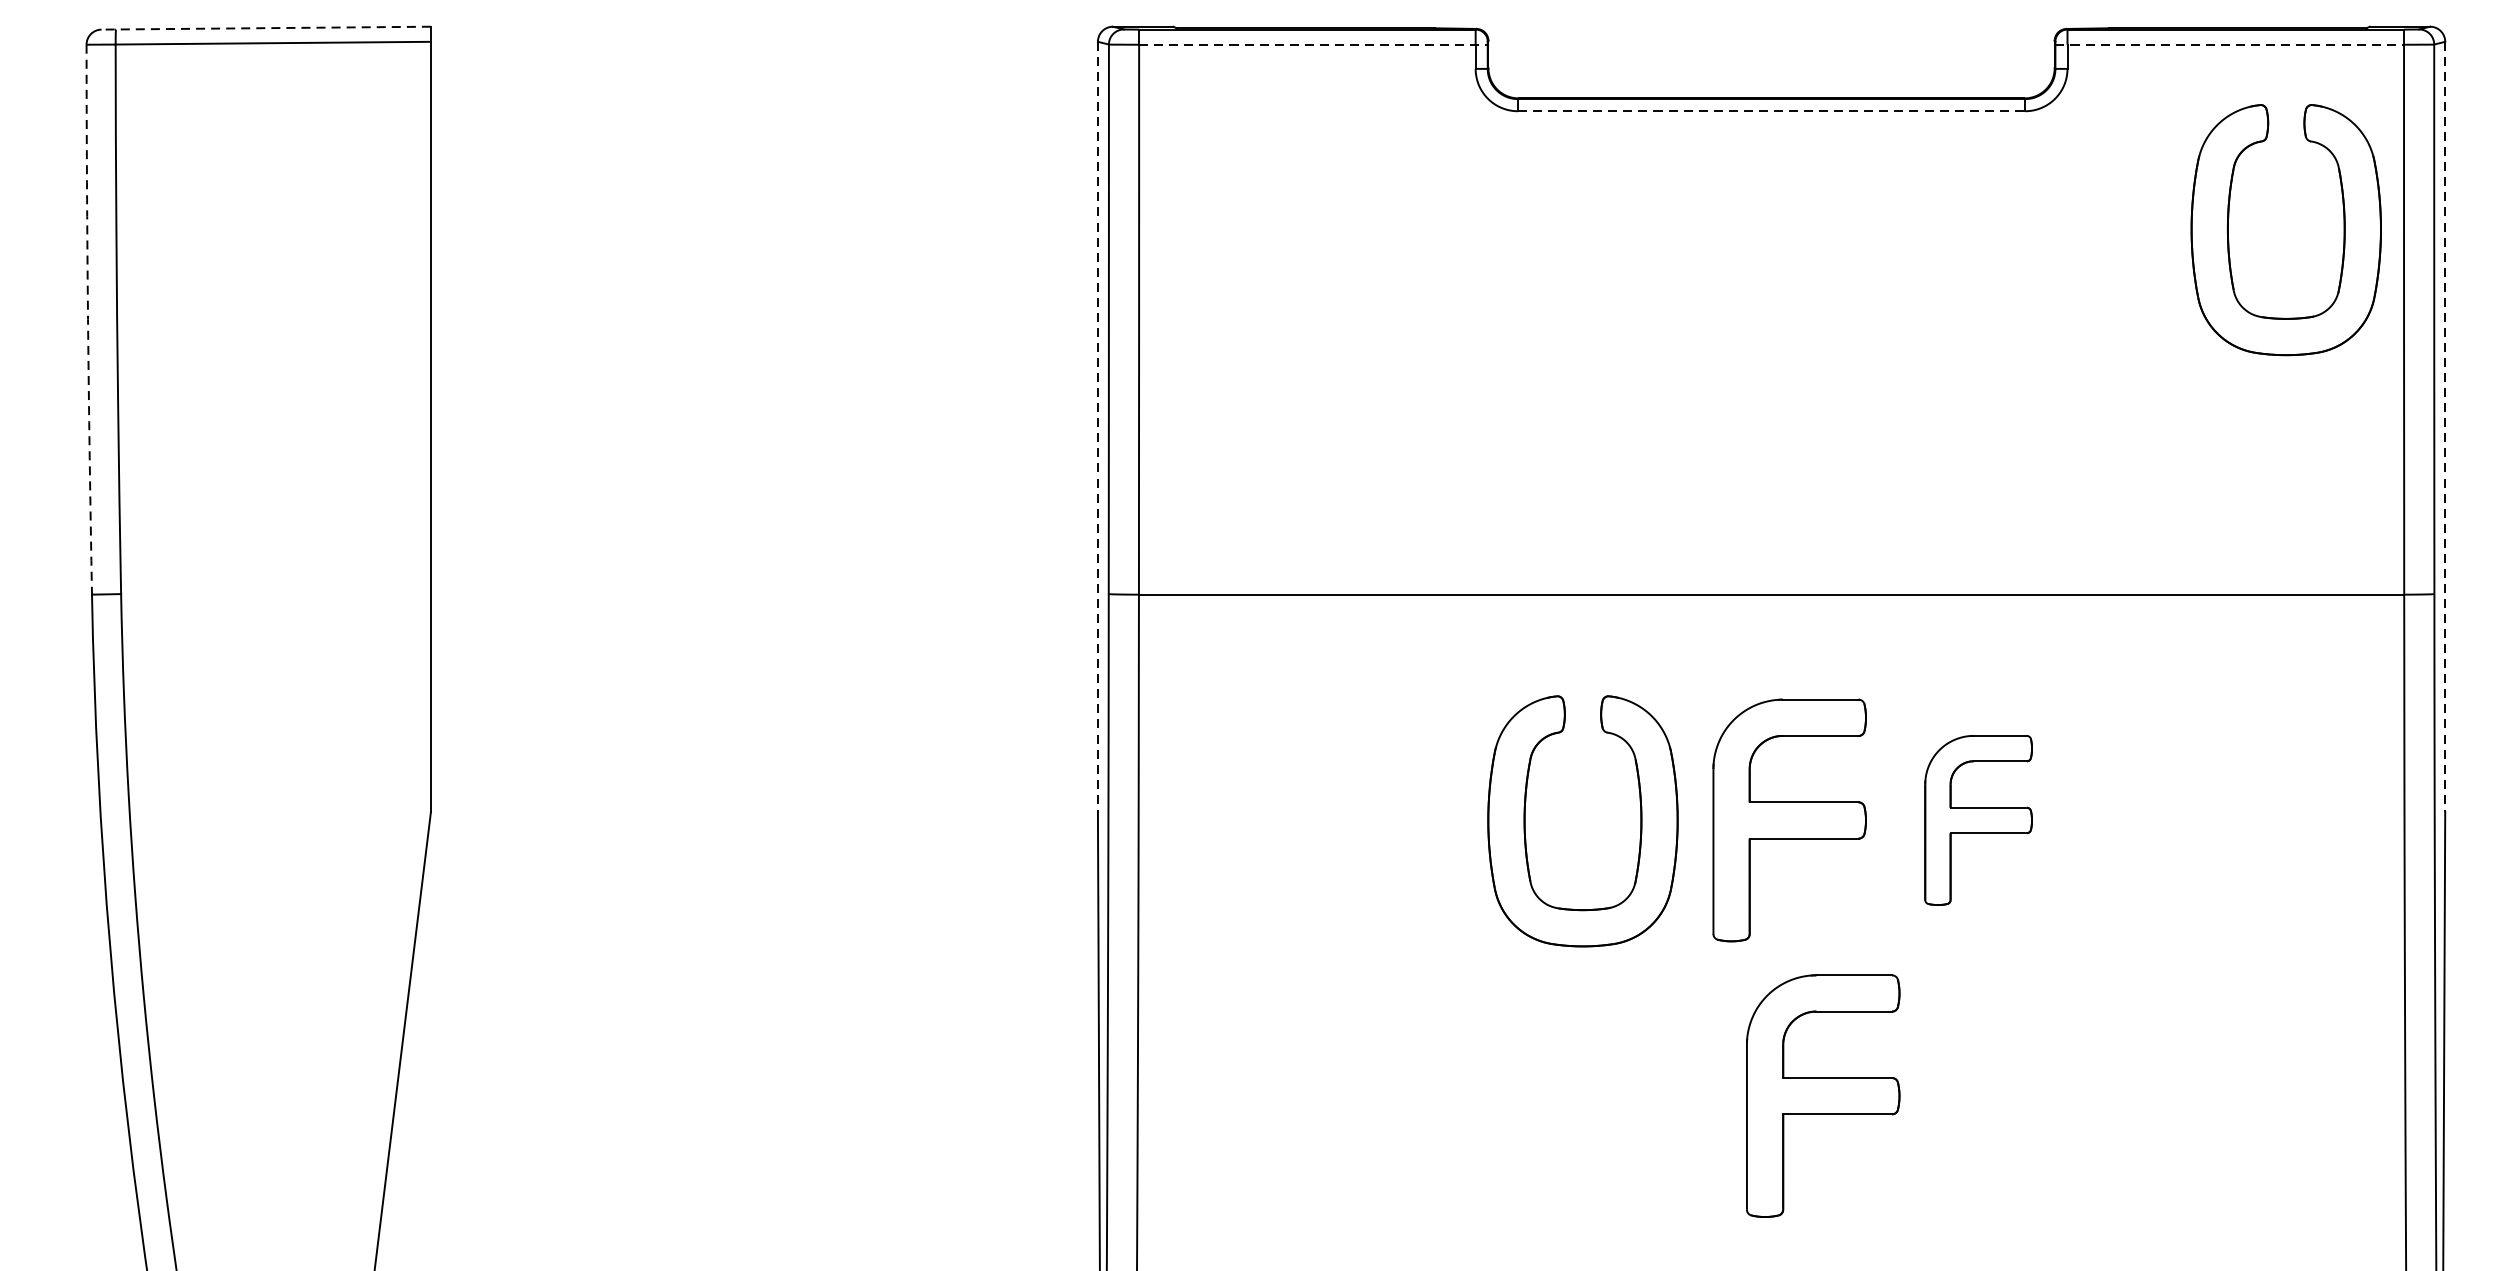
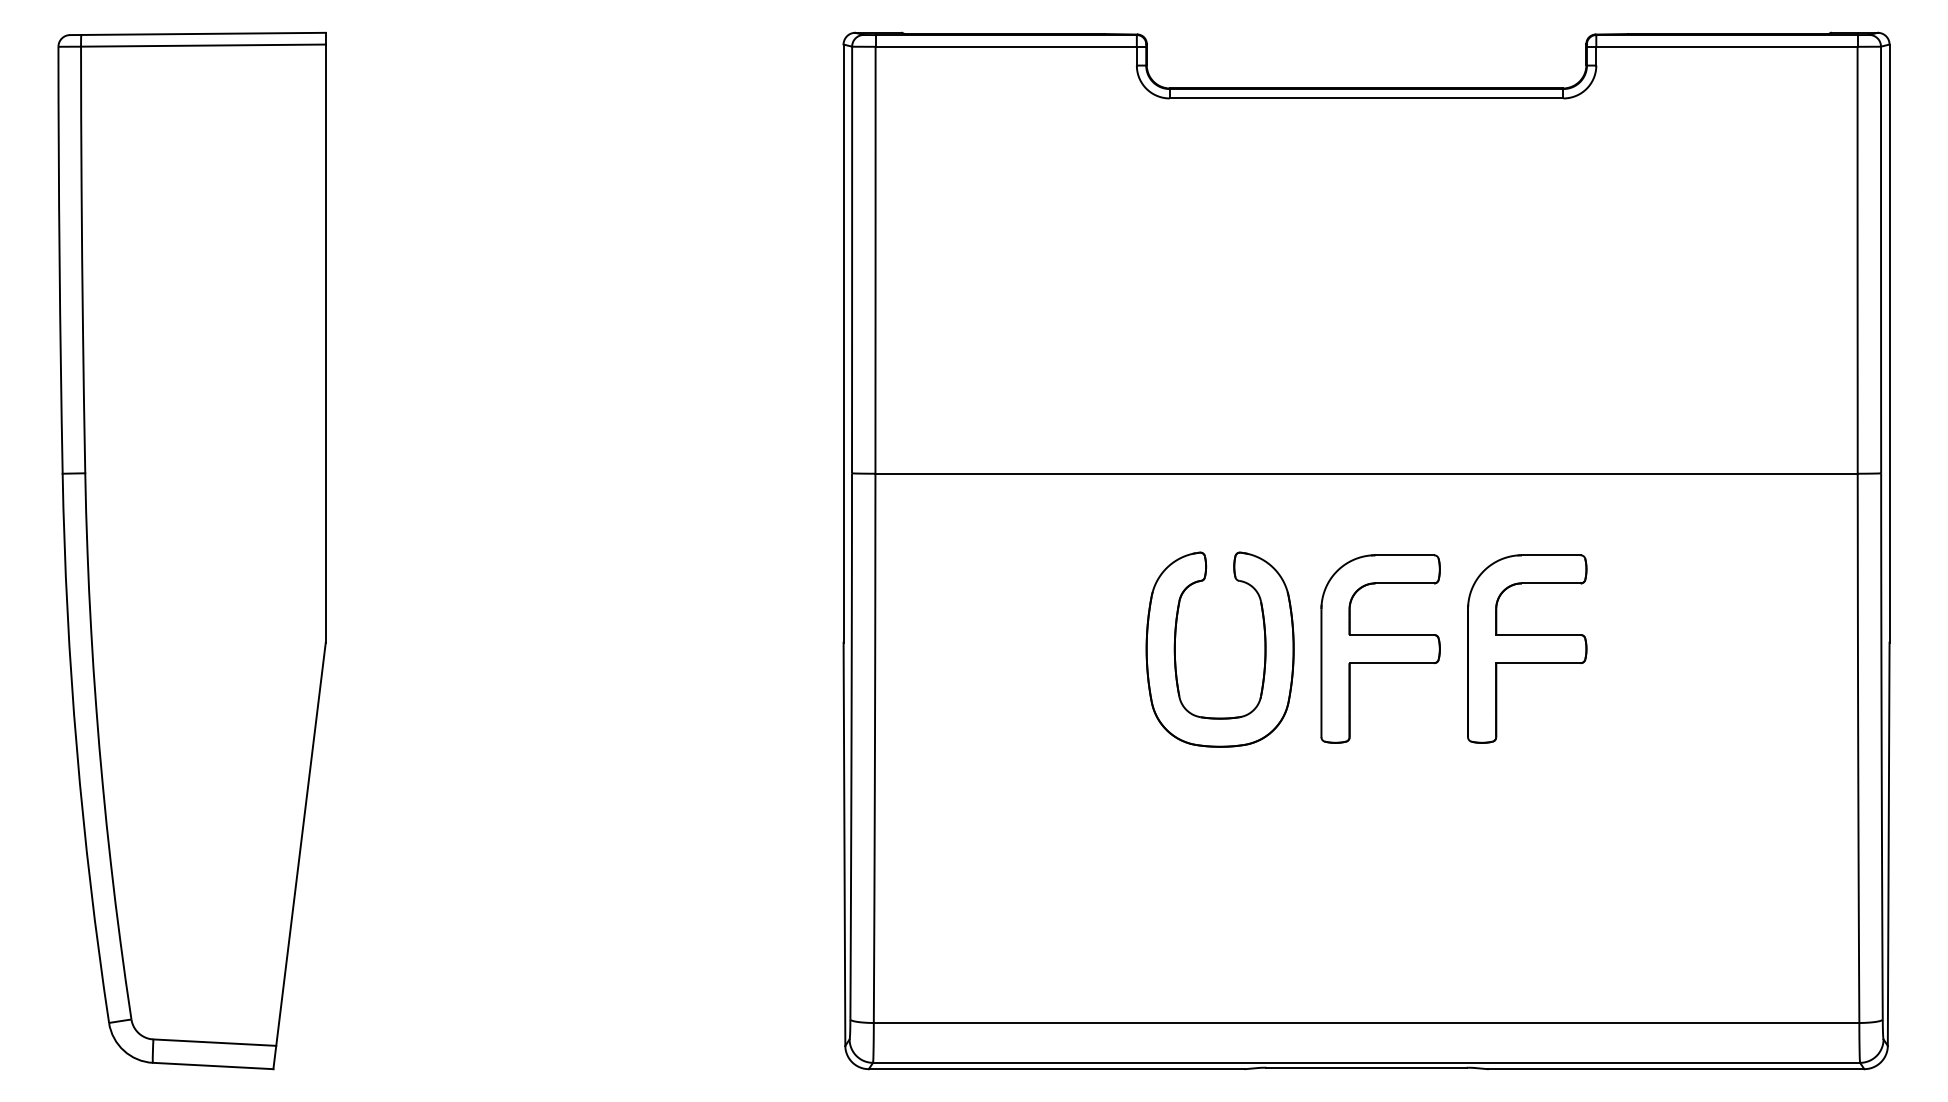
line: (265, 27) -> (197, 33), dashed -> solid
line: (1314, 44) -> (1011, 46), dashed -> solid
line: (2230, 44) -> (1722, 46), dashed -> solid
line: (1771, 111) -> (1366, 98), dashed -> solid
part: (2228, 229) -> (1721, 190), removed
arc: (87, 319) -> (59, 260), dashed -> solid
line: (1097, 428) -> (843, 344), dashed -> solid
line: (2445, 428) -> (1889, 344), dashed -> solid
part: (1978, 819) -> (1527, 648), size x1.43
part: (1822, 1095) -> (1406, 862), removed

